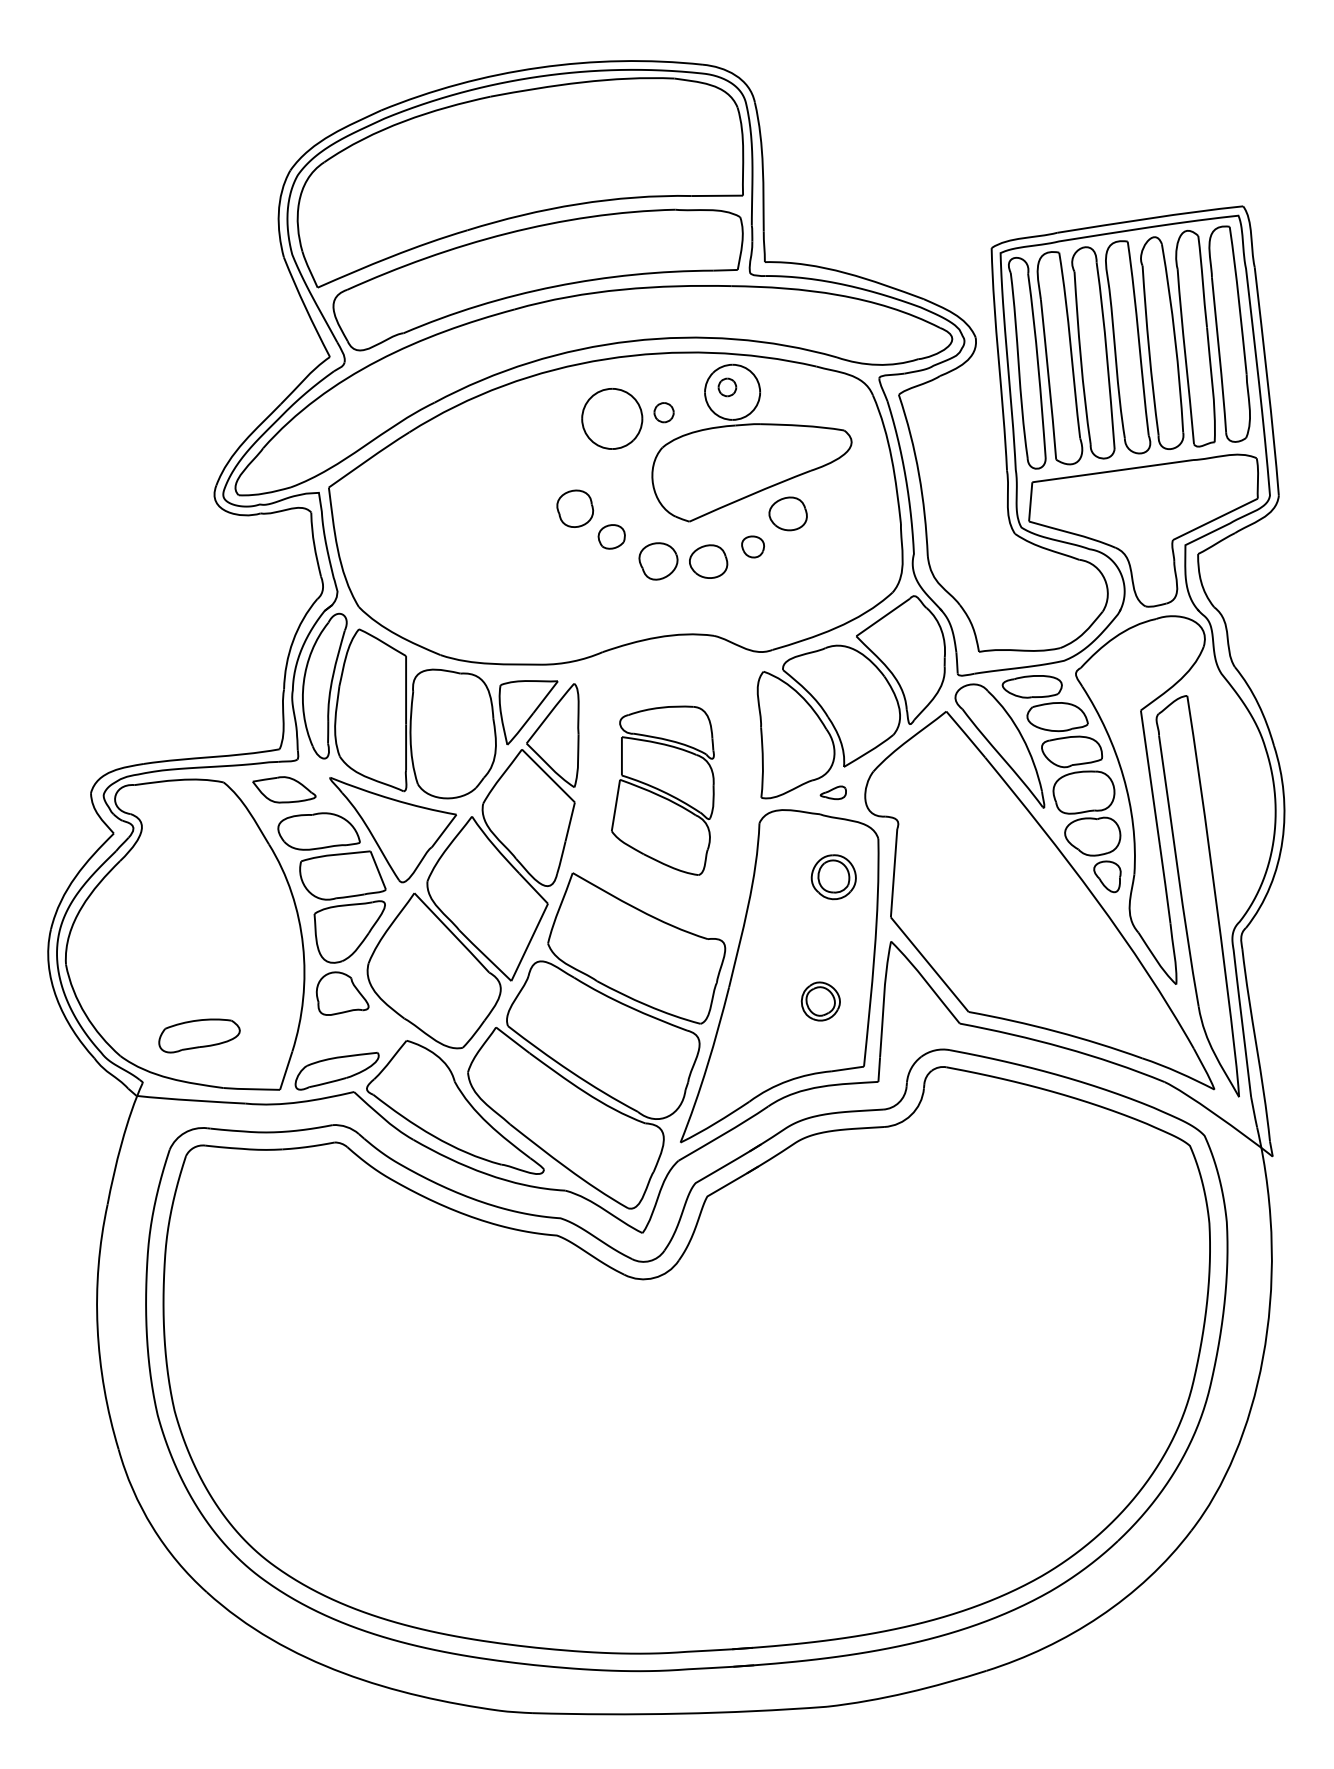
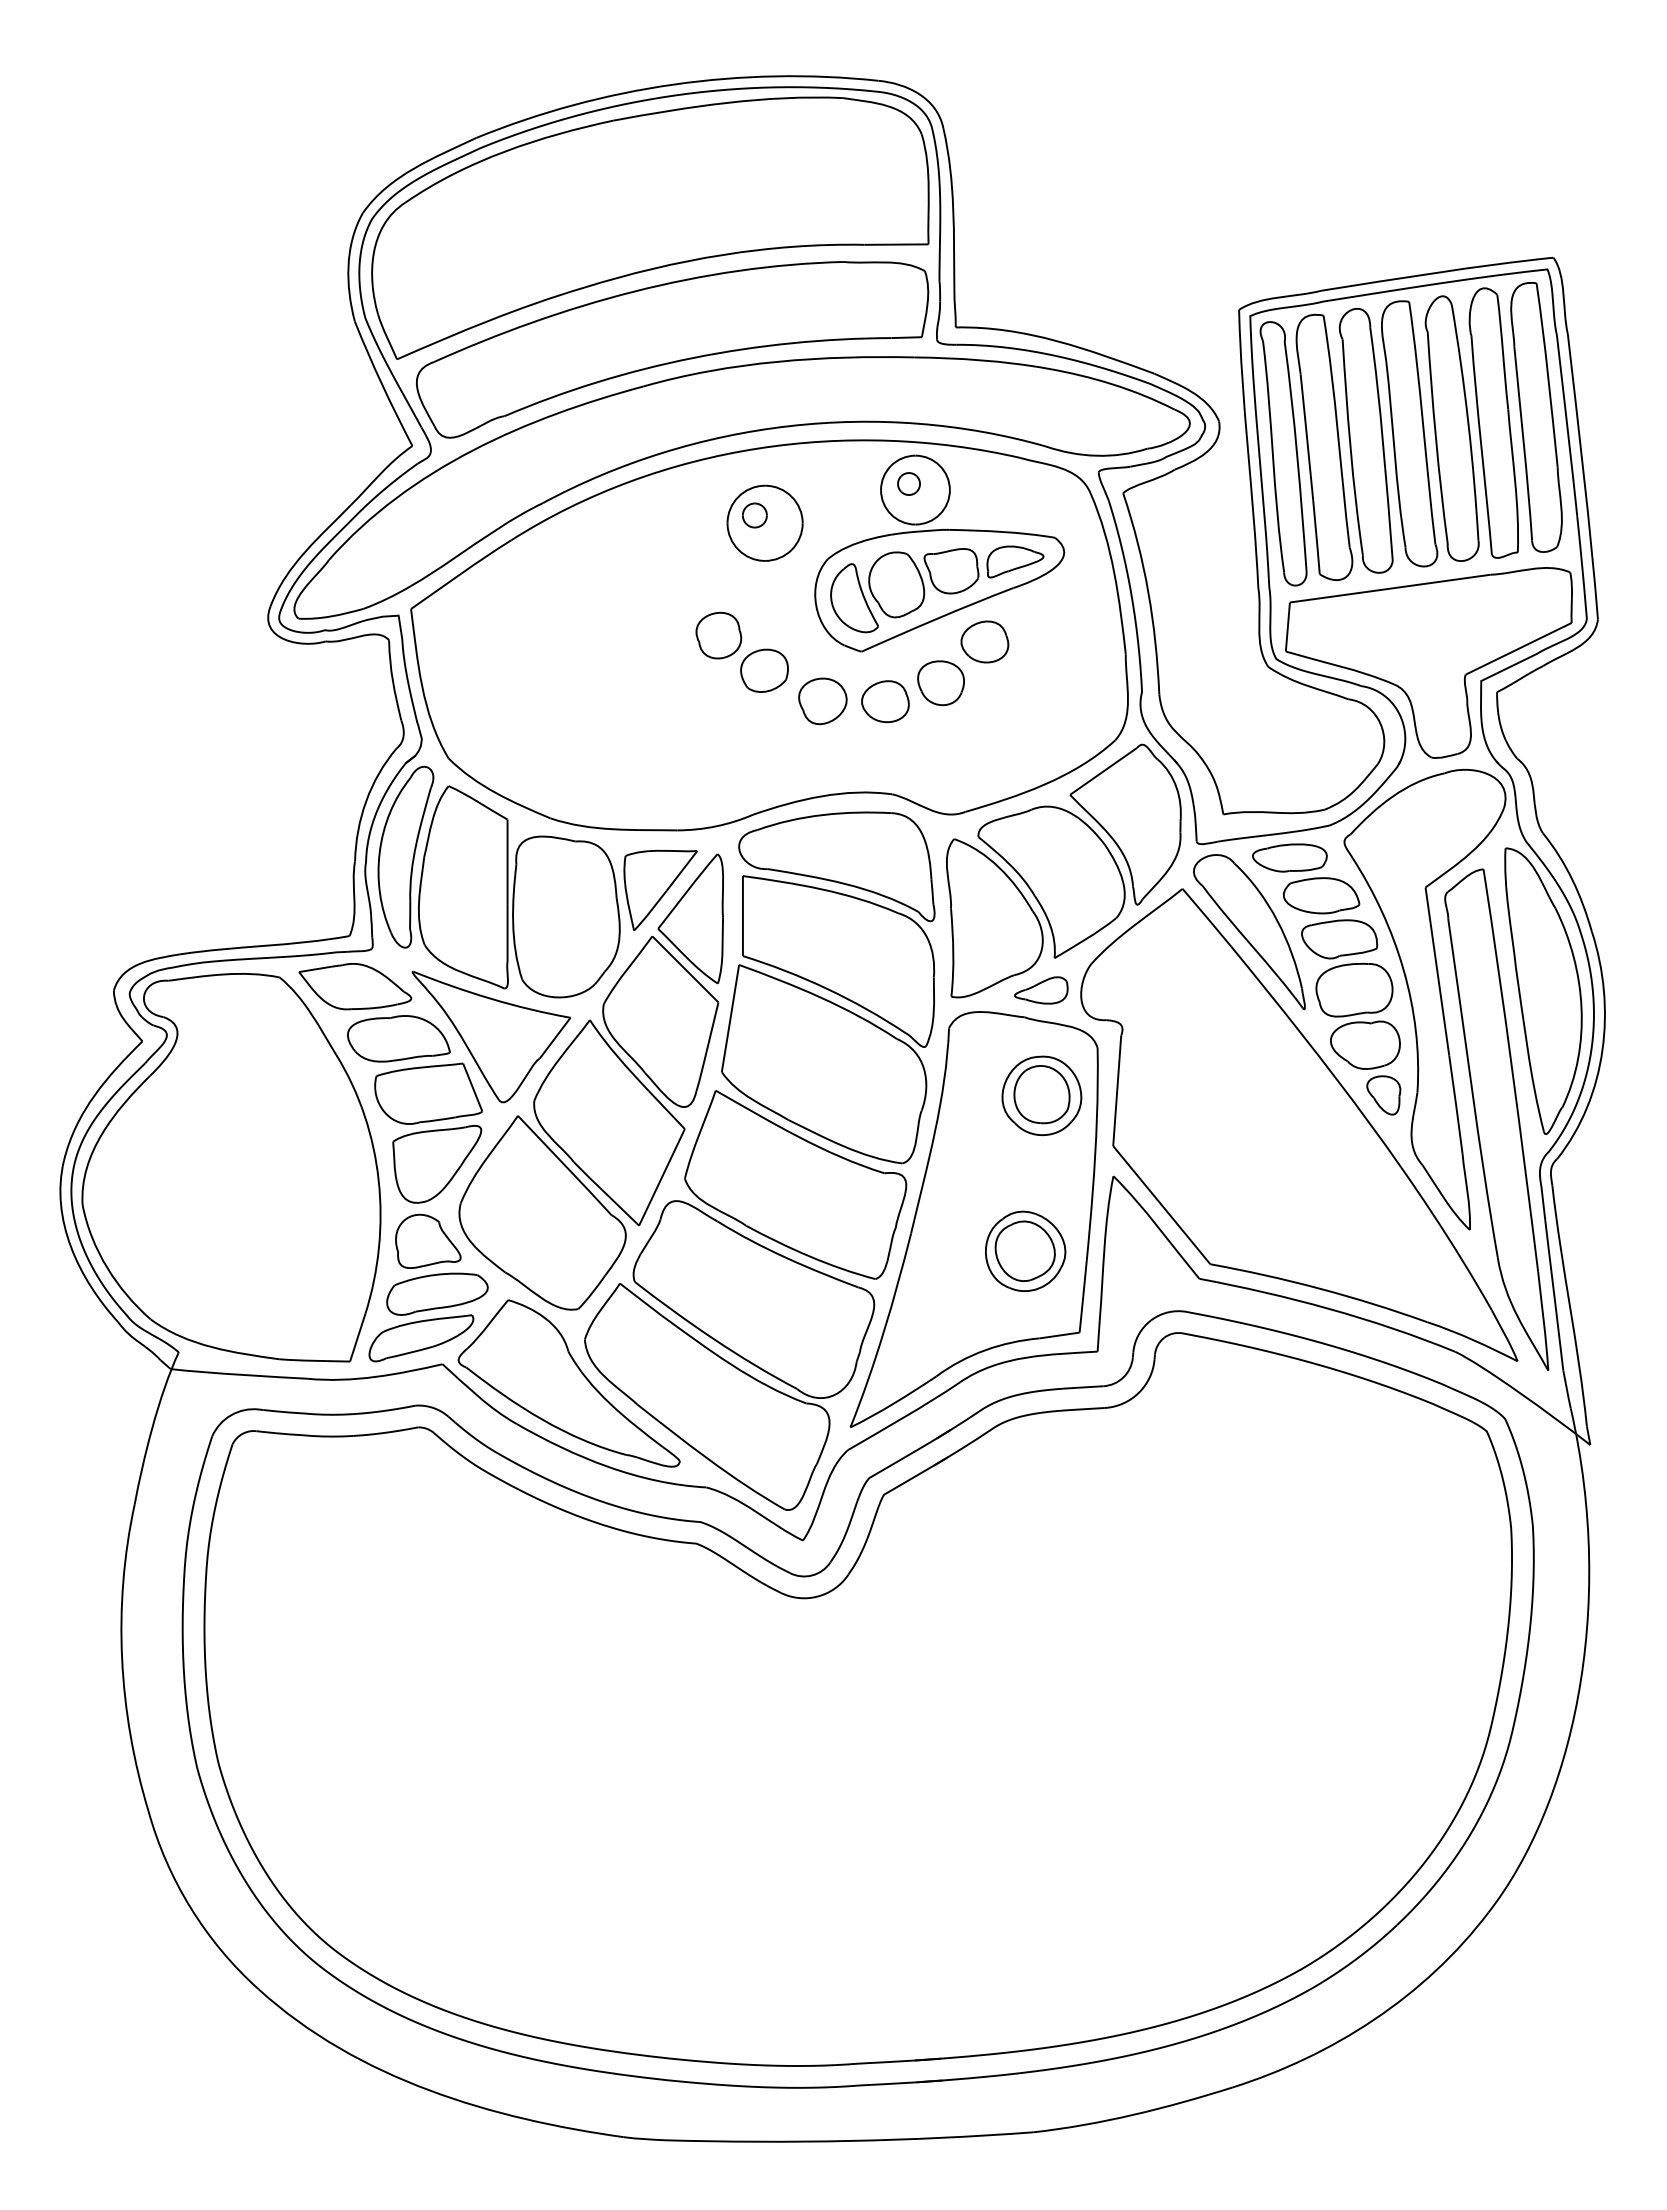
part: (663, 412) -> (754, 515), moved
part: (750, 471) -> (937, 589), added
part: (611, 536) -> (764, 670), size x1.43
part: (752, 547) -> (940, 683), size x1.67
part: (284, 789) -> (355, 986), size x1.43
part: (662, 790) -> (828, 987), size x1.67
part: (833, 792) -> (1041, 990), size x1.67
part: (1235, 792) -> (1543, 990), added
part: (833, 876) -> (1041, 1095), size x1.43
part: (820, 1000) -> (1025, 1250), size x1.67
part: (199, 1035) -> (437, 1293), moved

